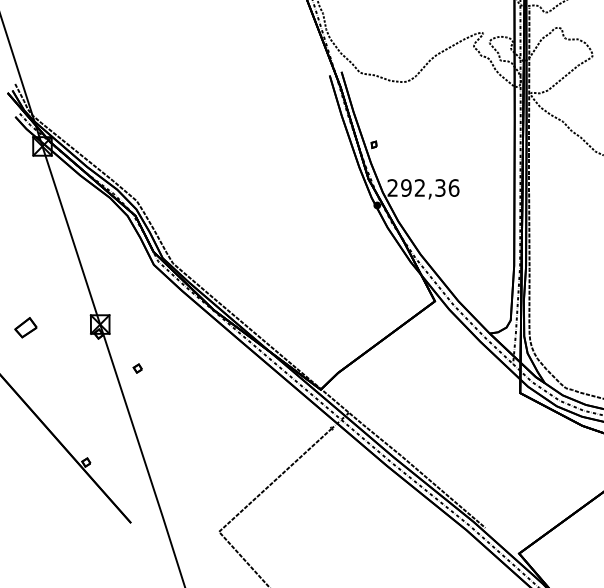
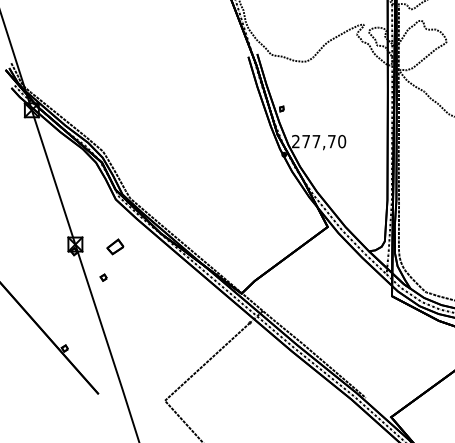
text: (430, 187) -> (324, 141), 292,36 -> 277,70
part: (26, 327) -> (115, 246), moved

